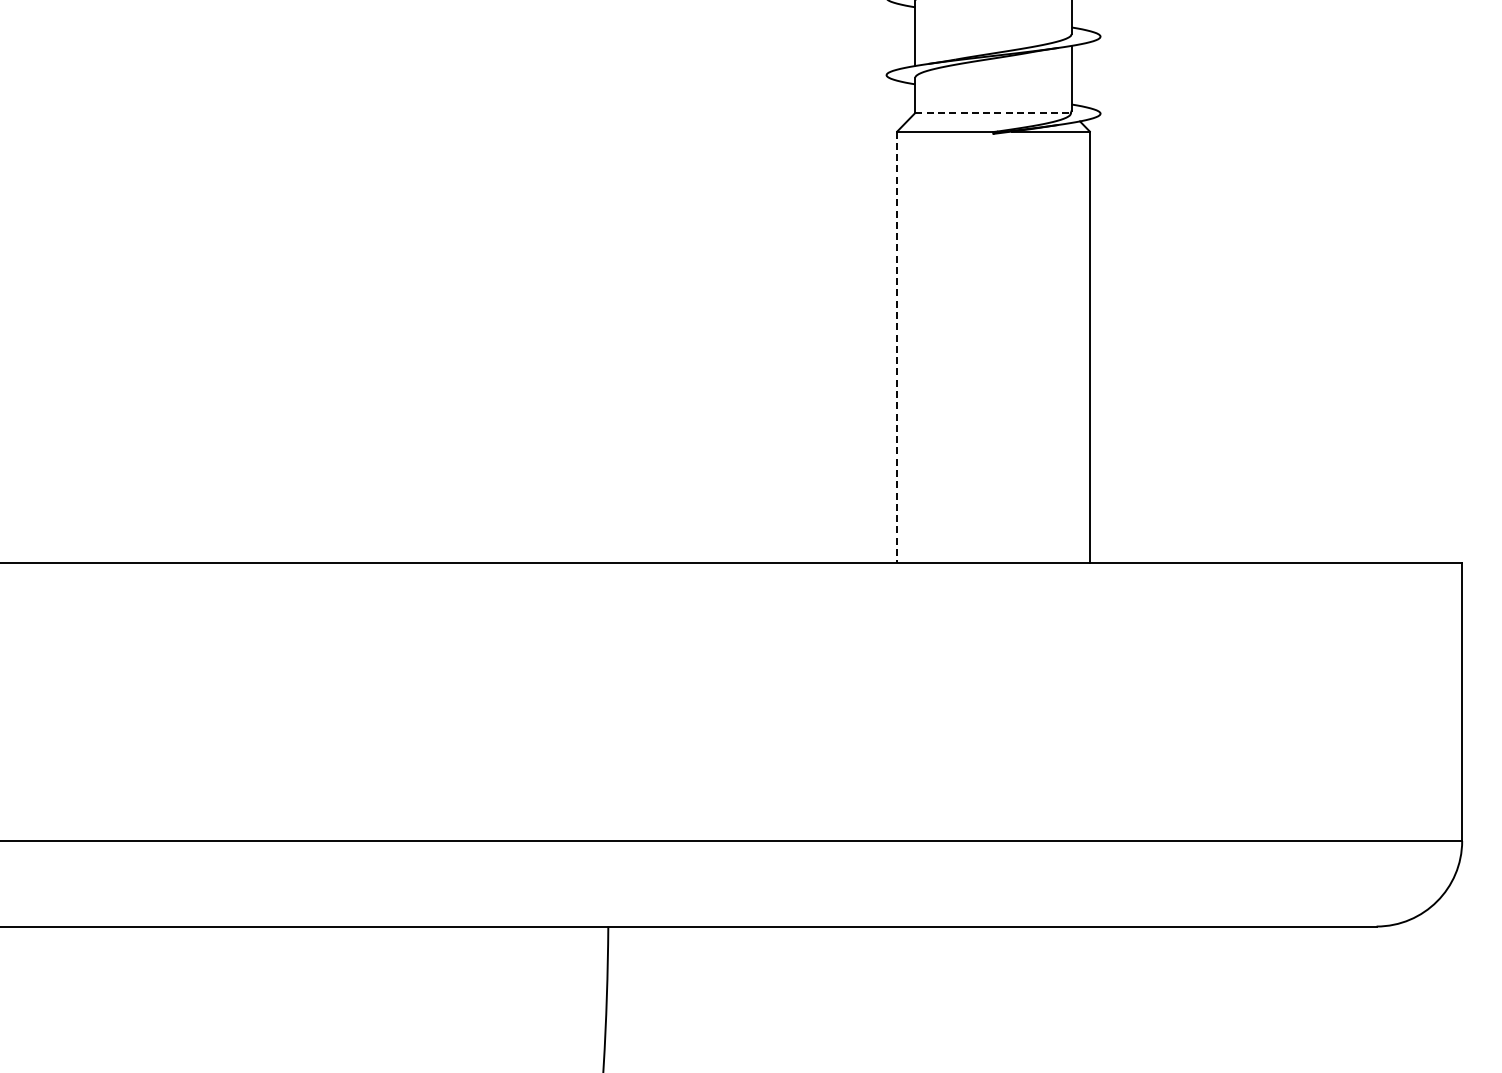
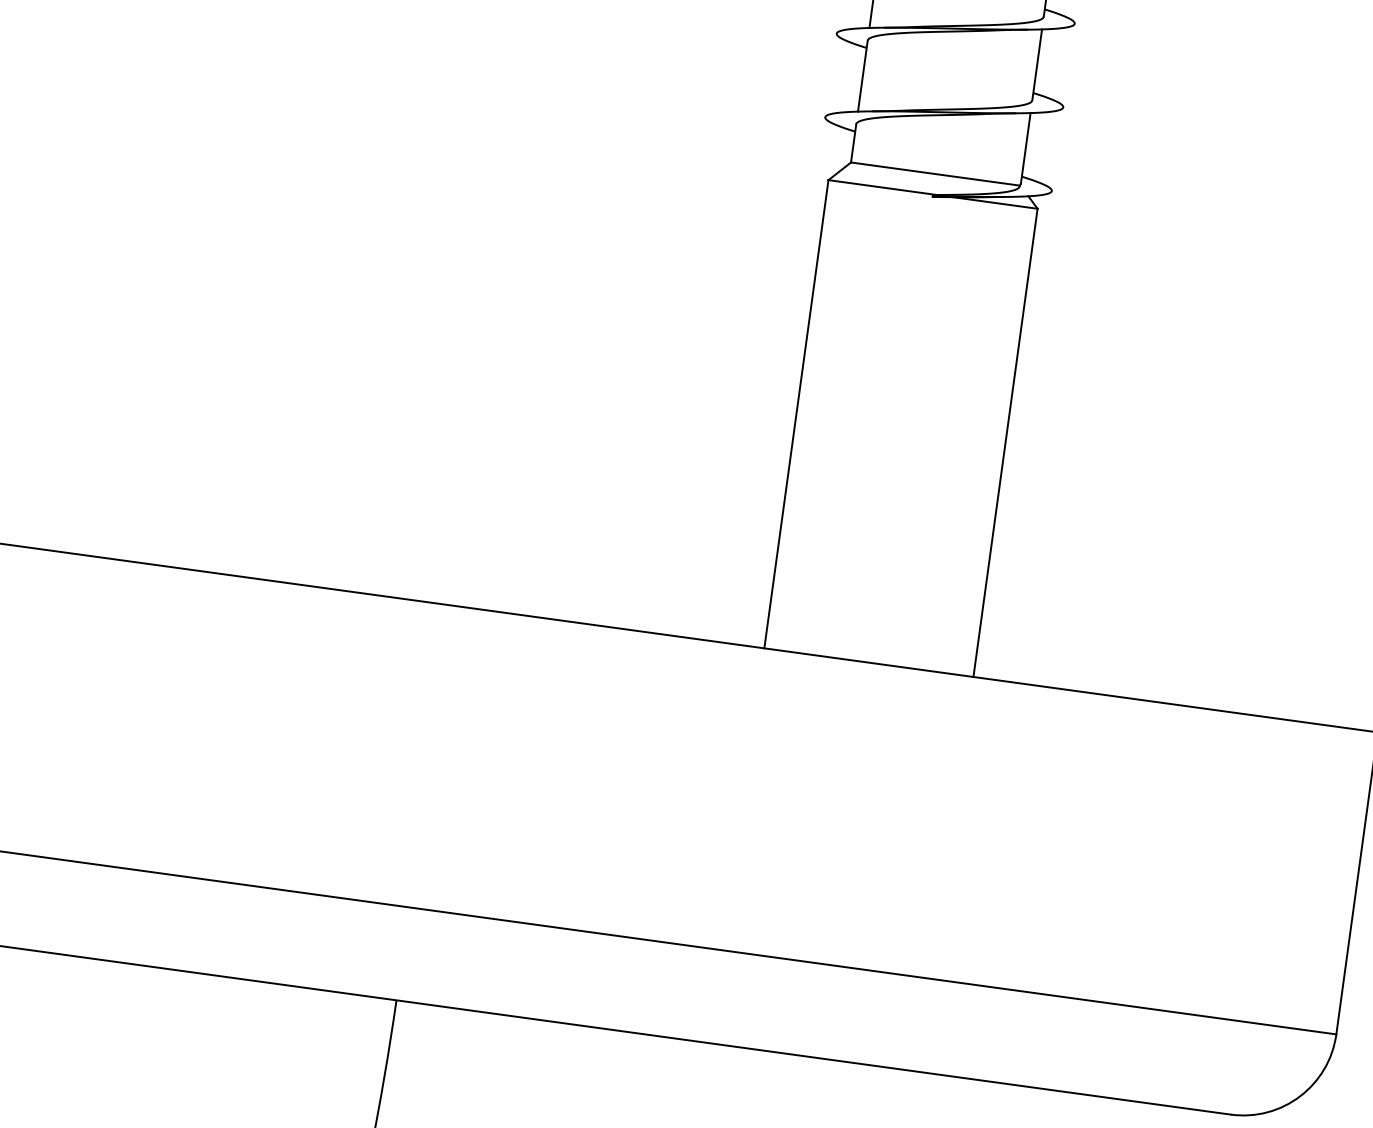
line: (993, 112) -> (935, 173), dashed -> solid
line: (897, 347) -> (796, 414), dashed -> solid

